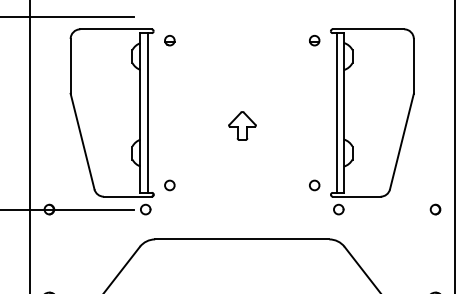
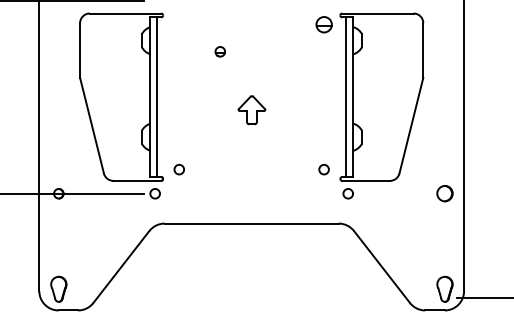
part: (169, 40) -> (219, 51), moved
part: (314, 40) -> (323, 24), size x1.6
circle: (435, 209) -> (444, 193), size x1.6

